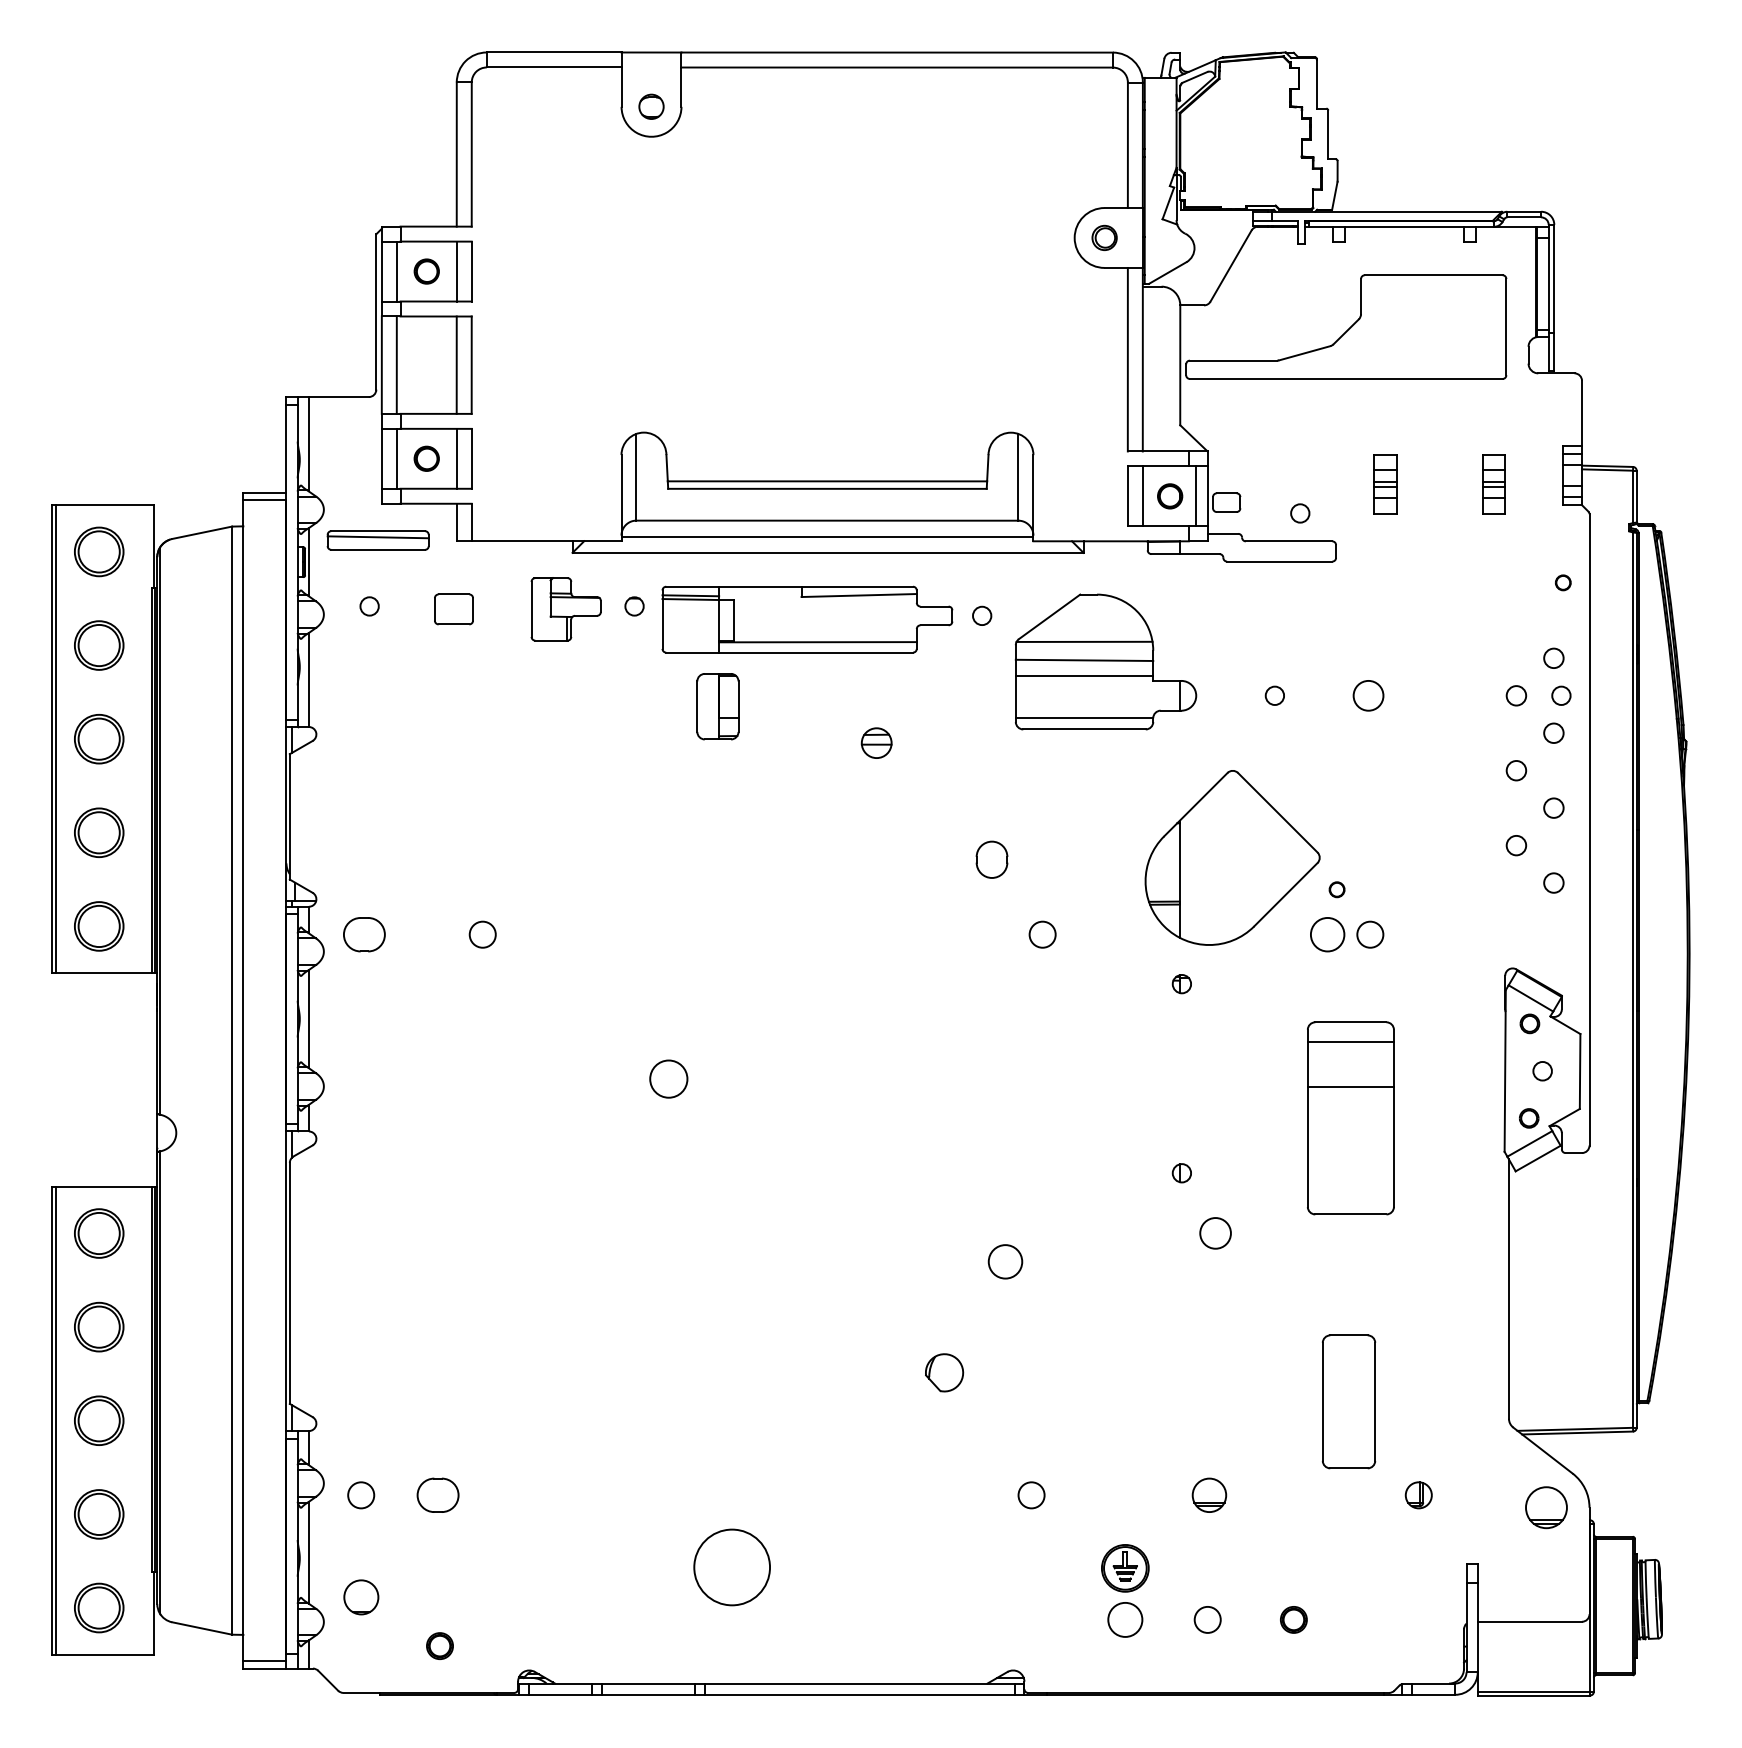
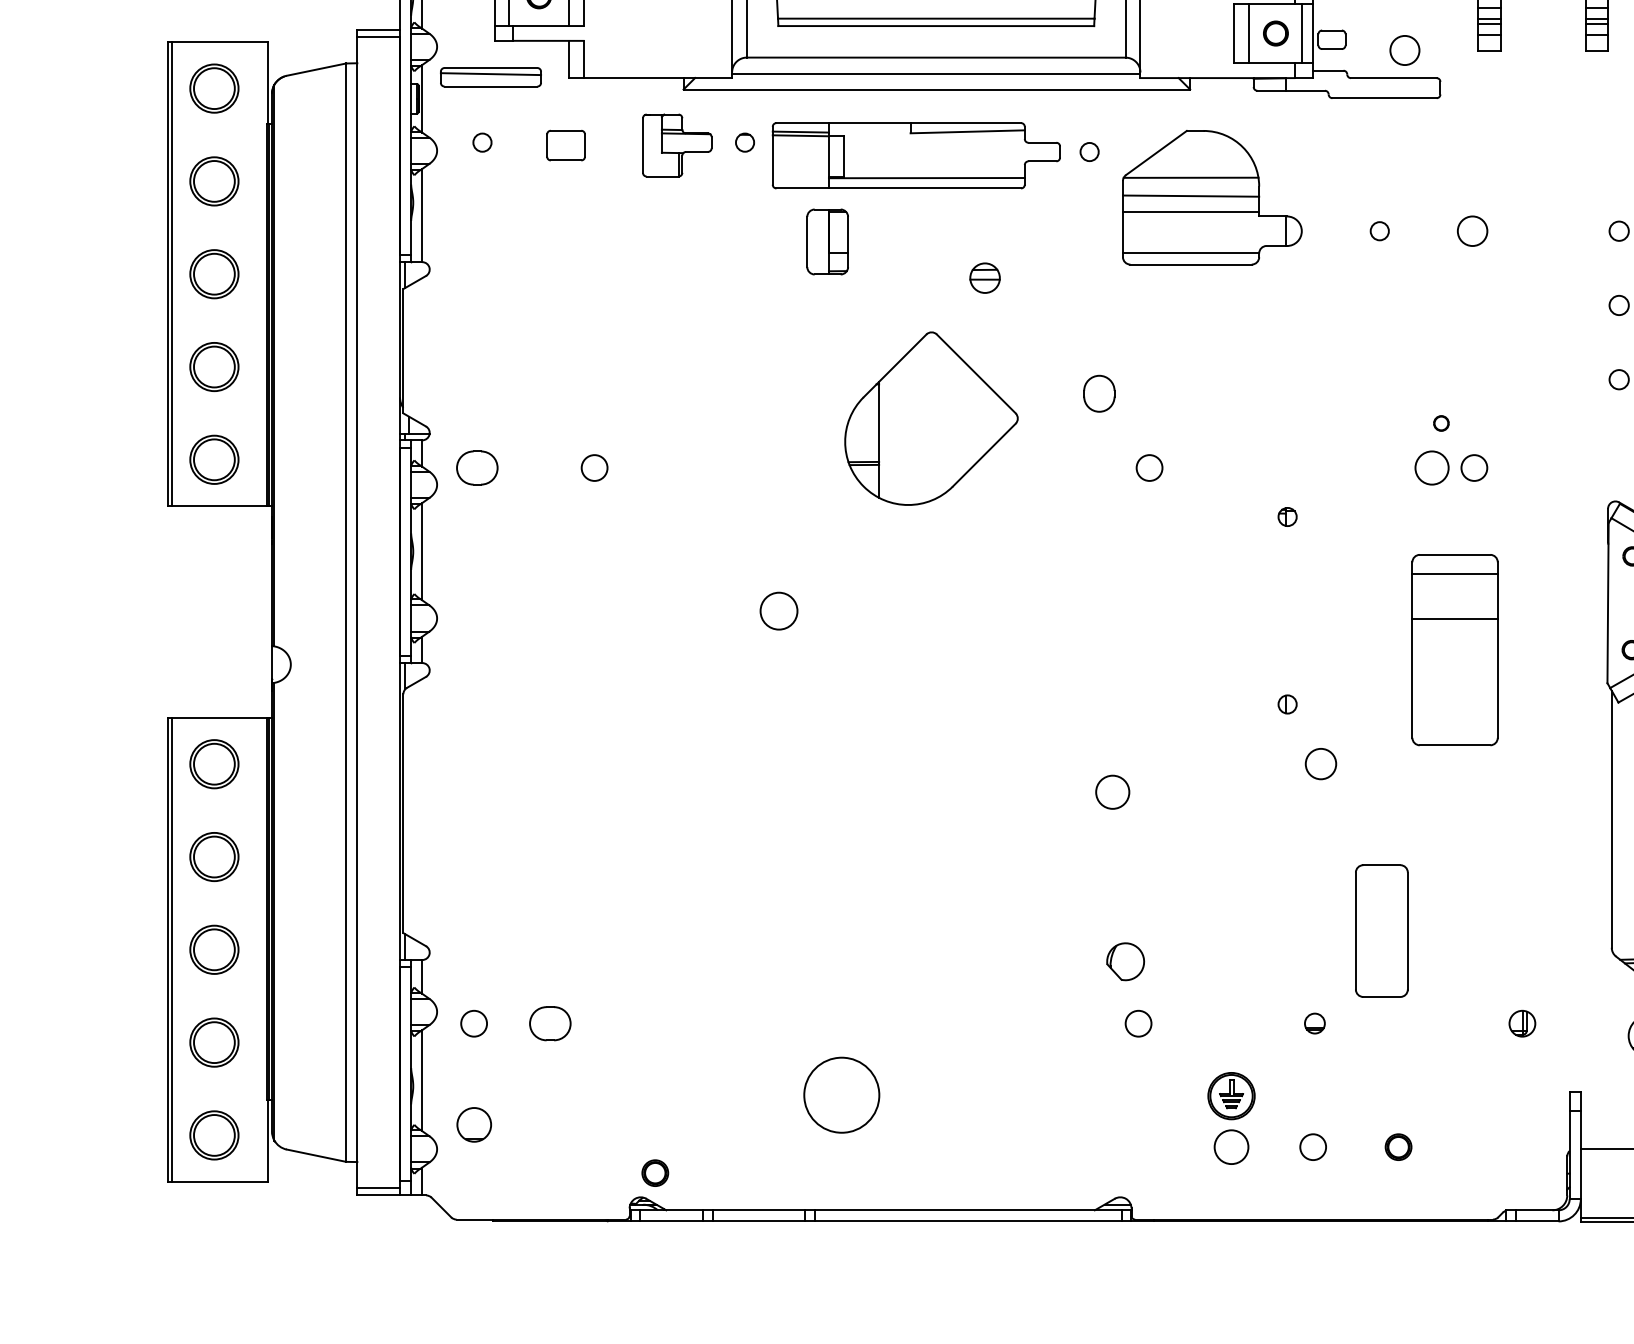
circle: (1300, 513) -> (1405, 50), size x1.6
part: (1232, 857) -> (931, 418), moved
part: (944, 1372) -> (1125, 961), moved
part: (1349, 1401) -> (1382, 930), moved
part: (1209, 1494) -> (1314, 1022), size x0.6
part: (439, 1645) -> (654, 1172), moved

